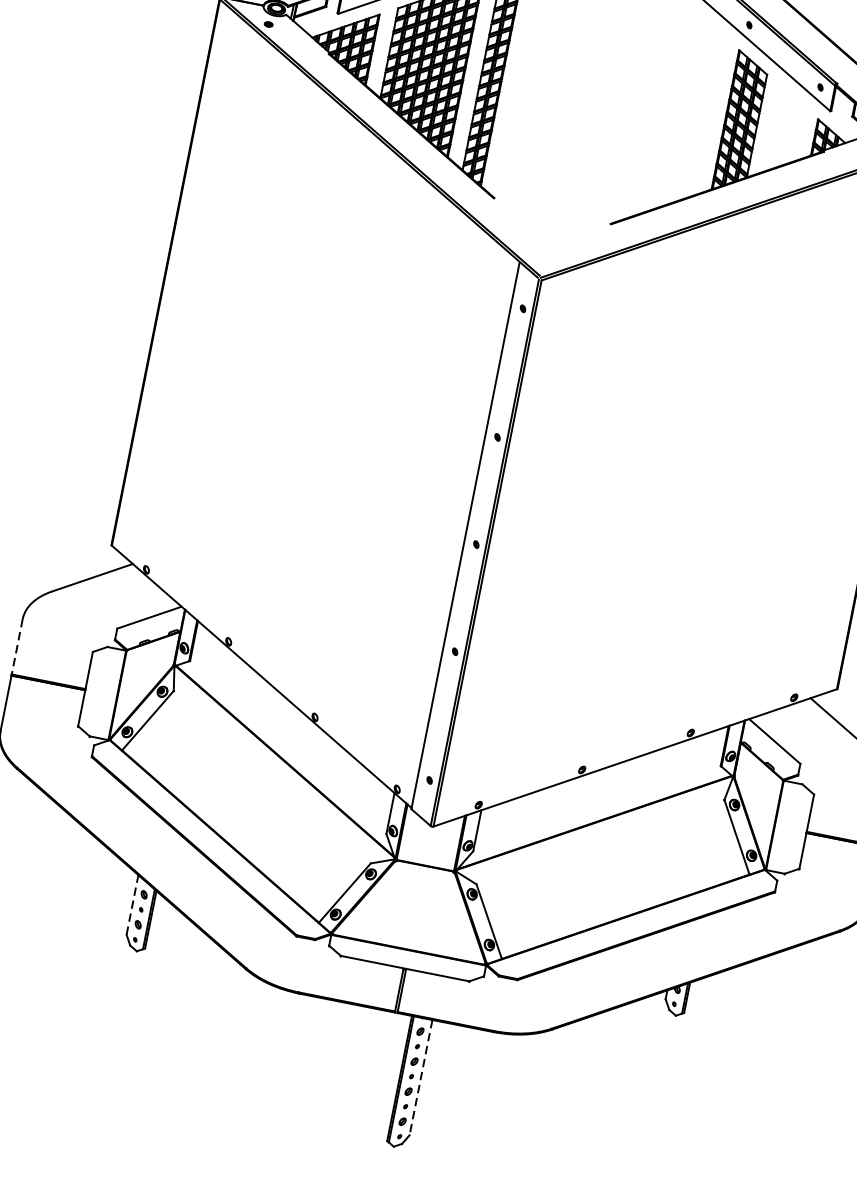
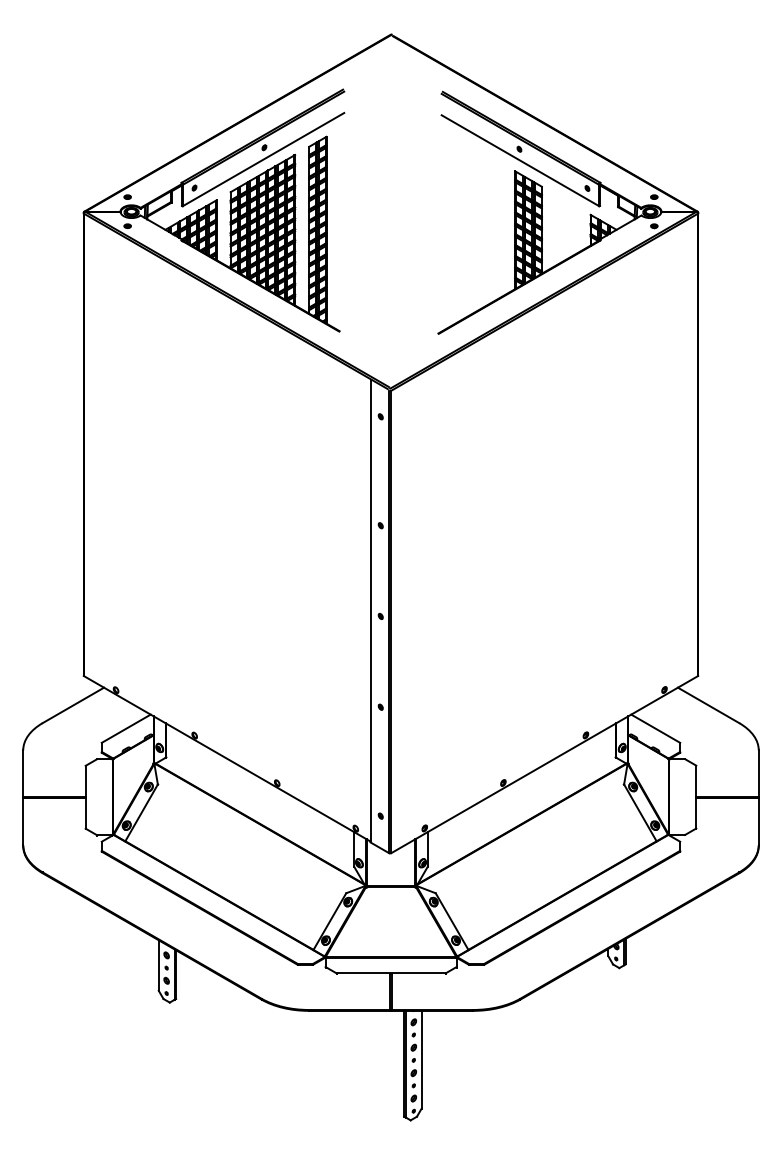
line: (17, 647) -> (23, 774), dashed -> solid
line: (132, 904) -> (158, 965), dashed -> solid
line: (420, 1077) -> (421, 1059), dashed -> solid

